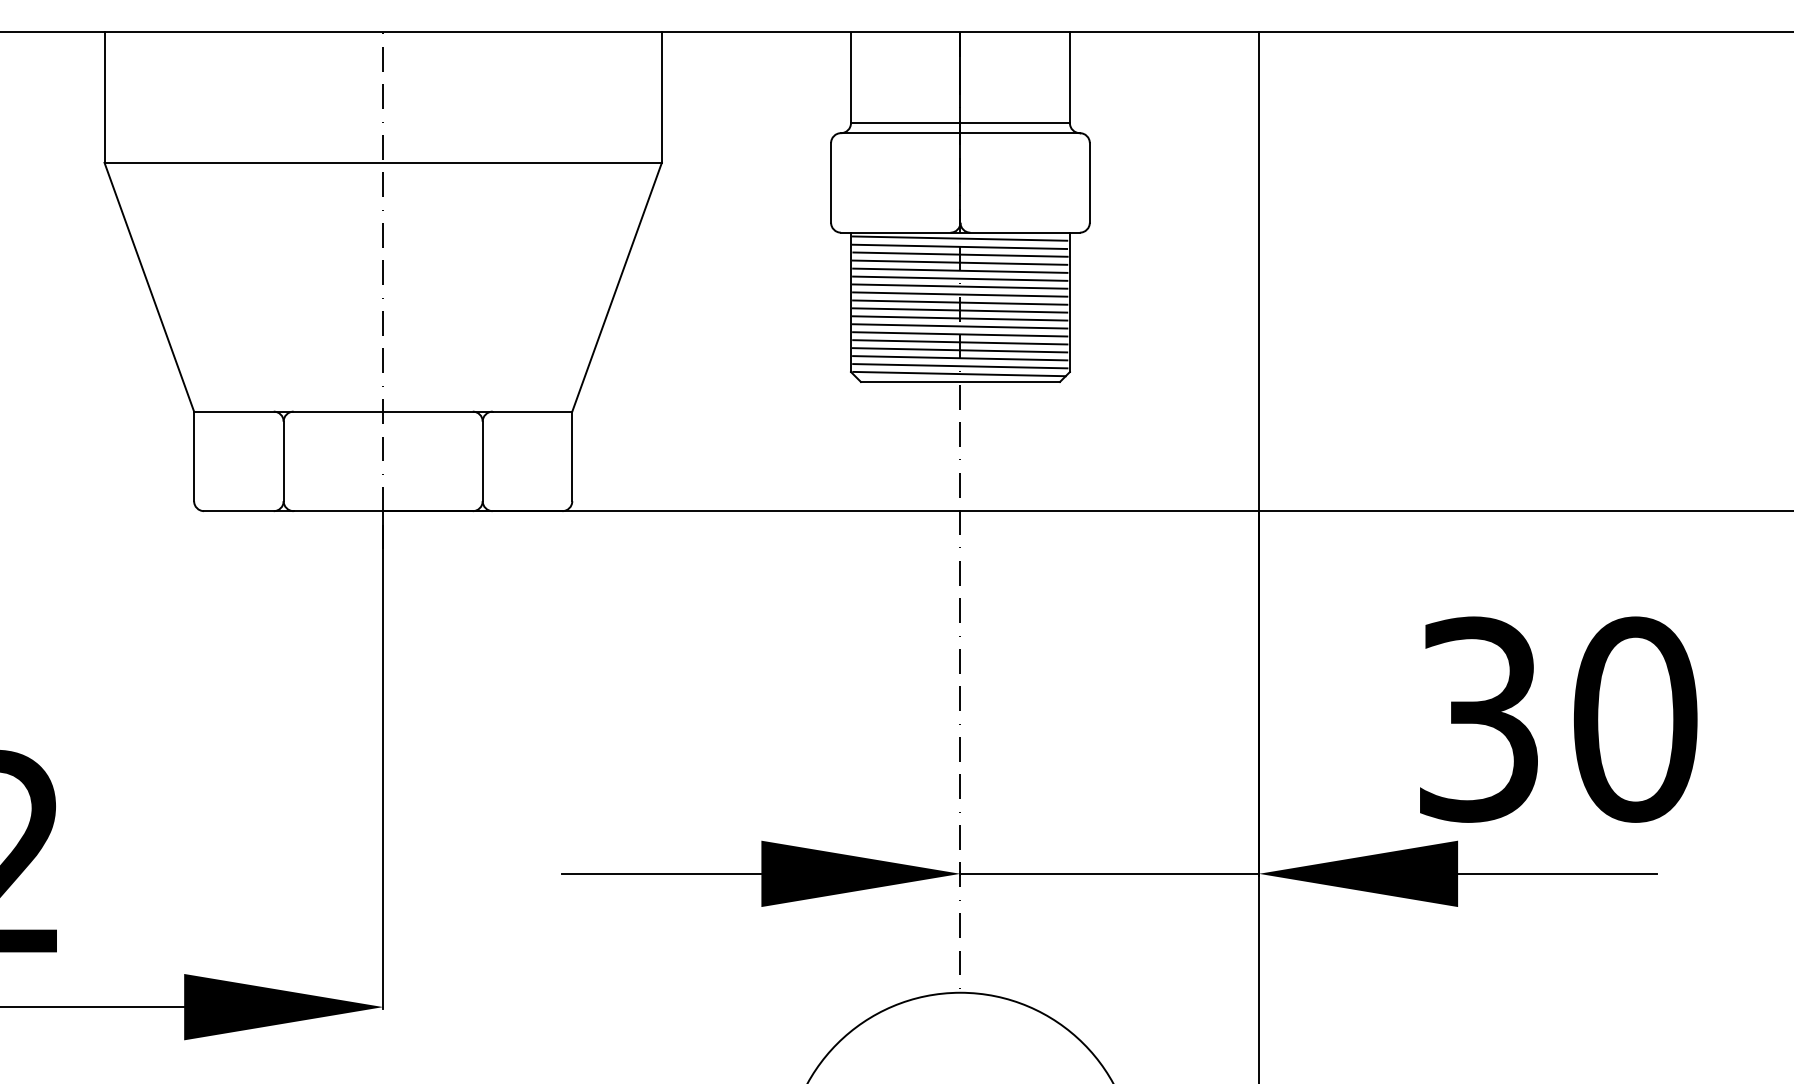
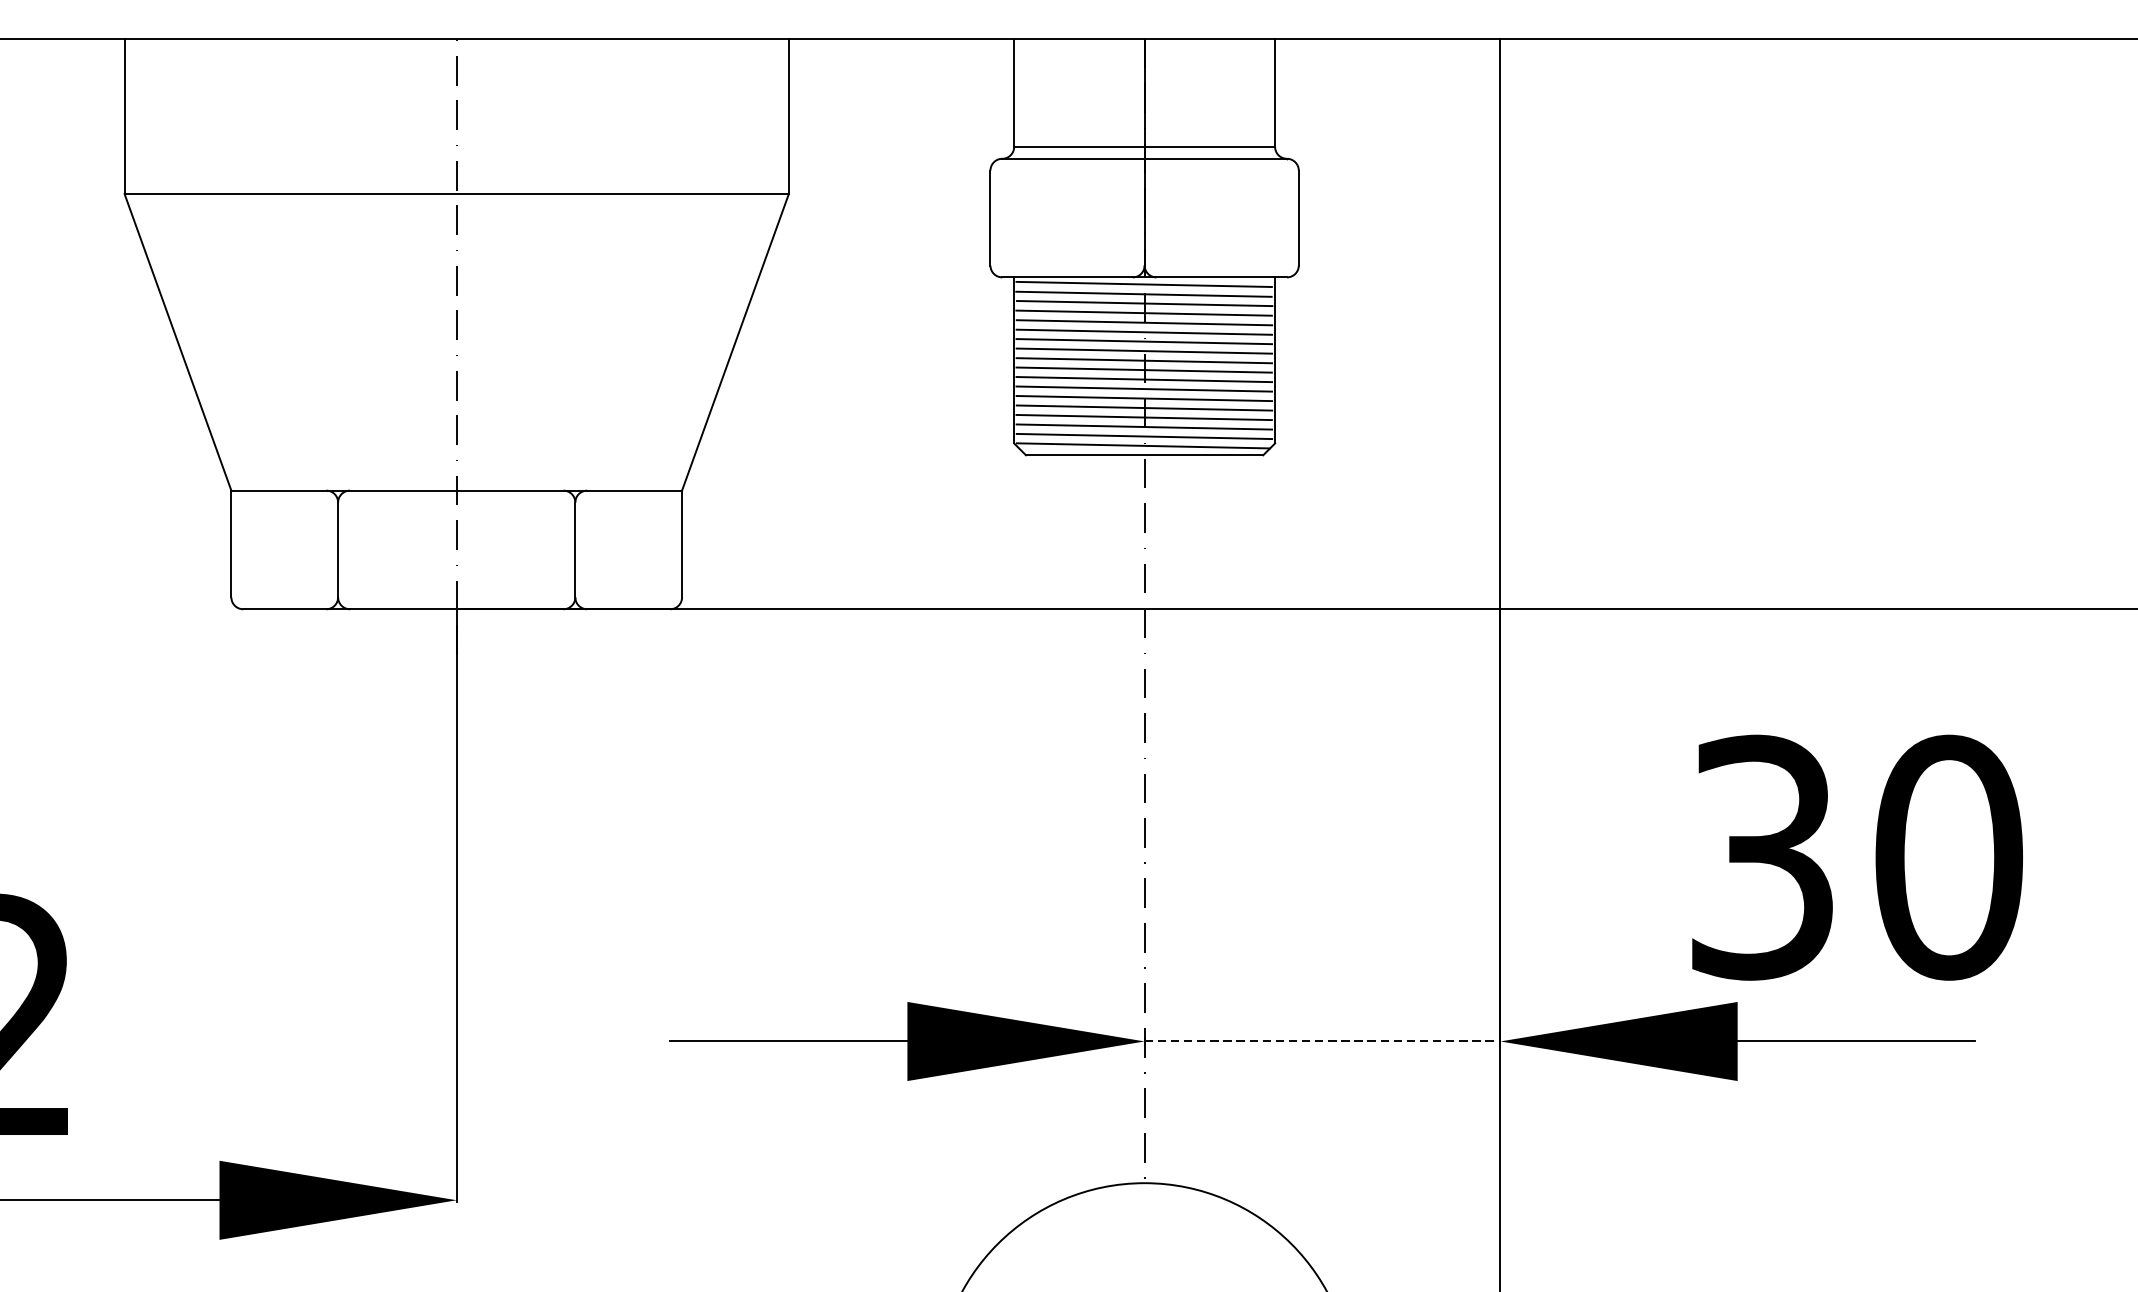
line: (1110, 873) -> (1323, 1041), solid -> dashed

